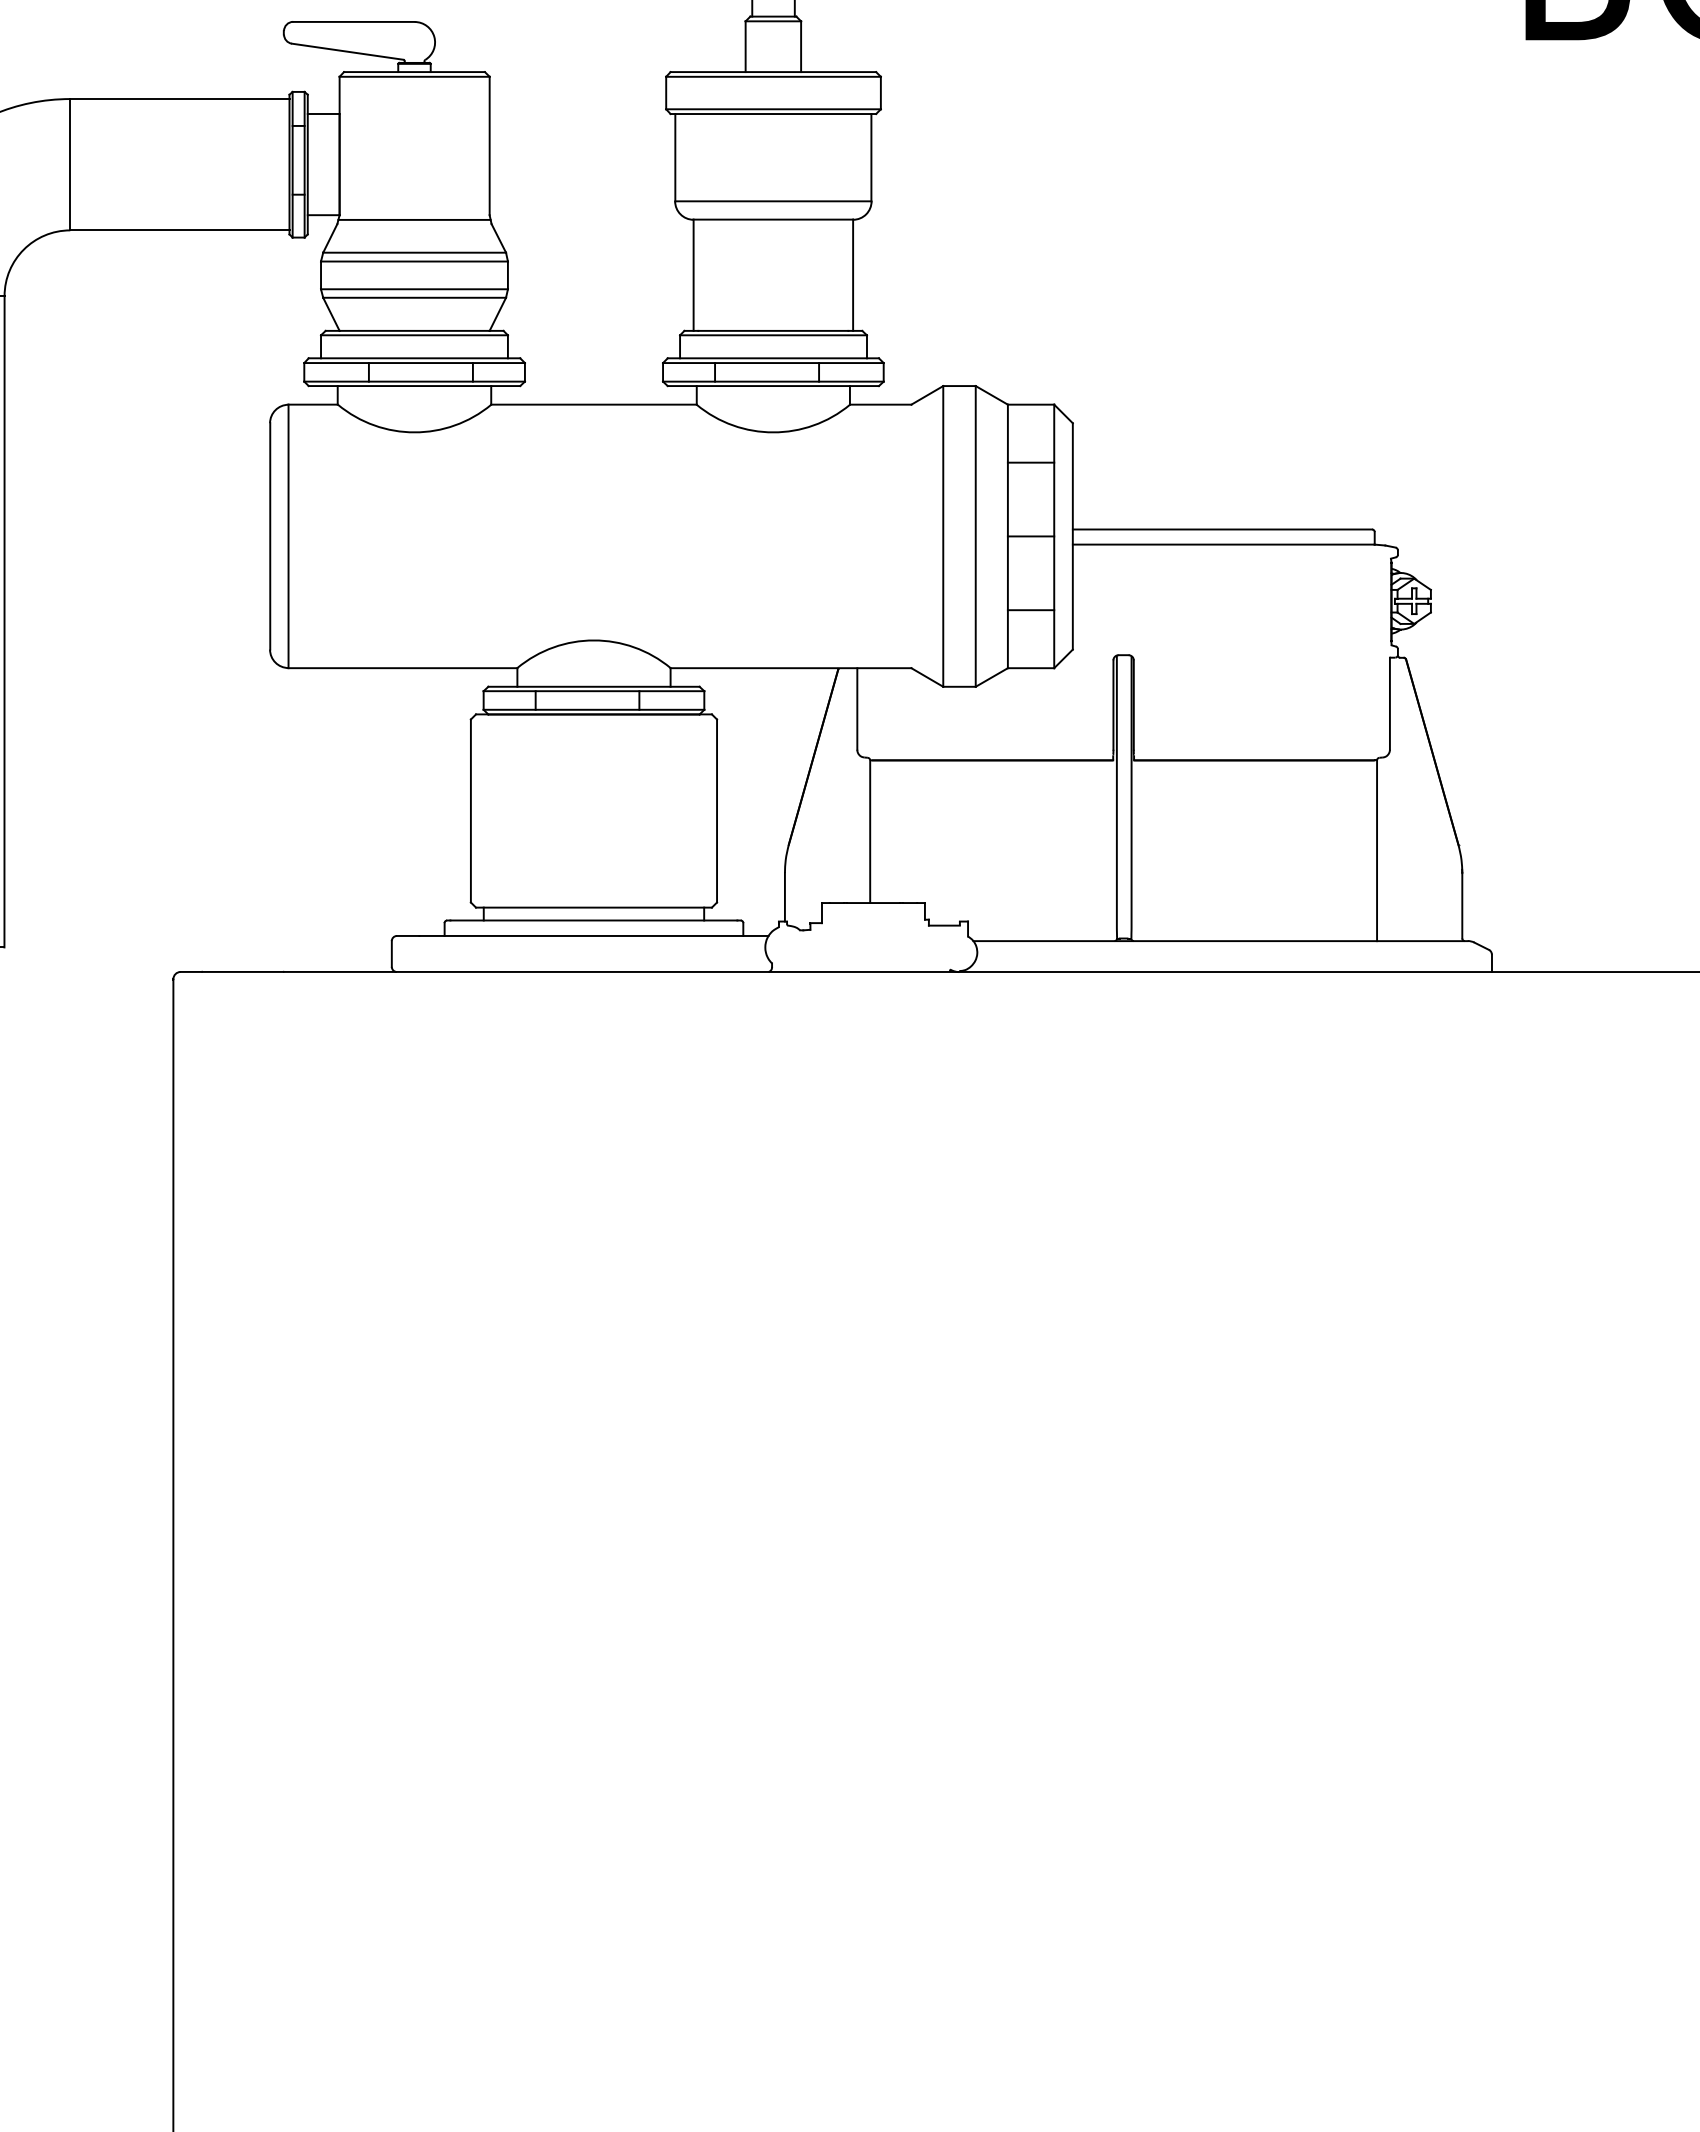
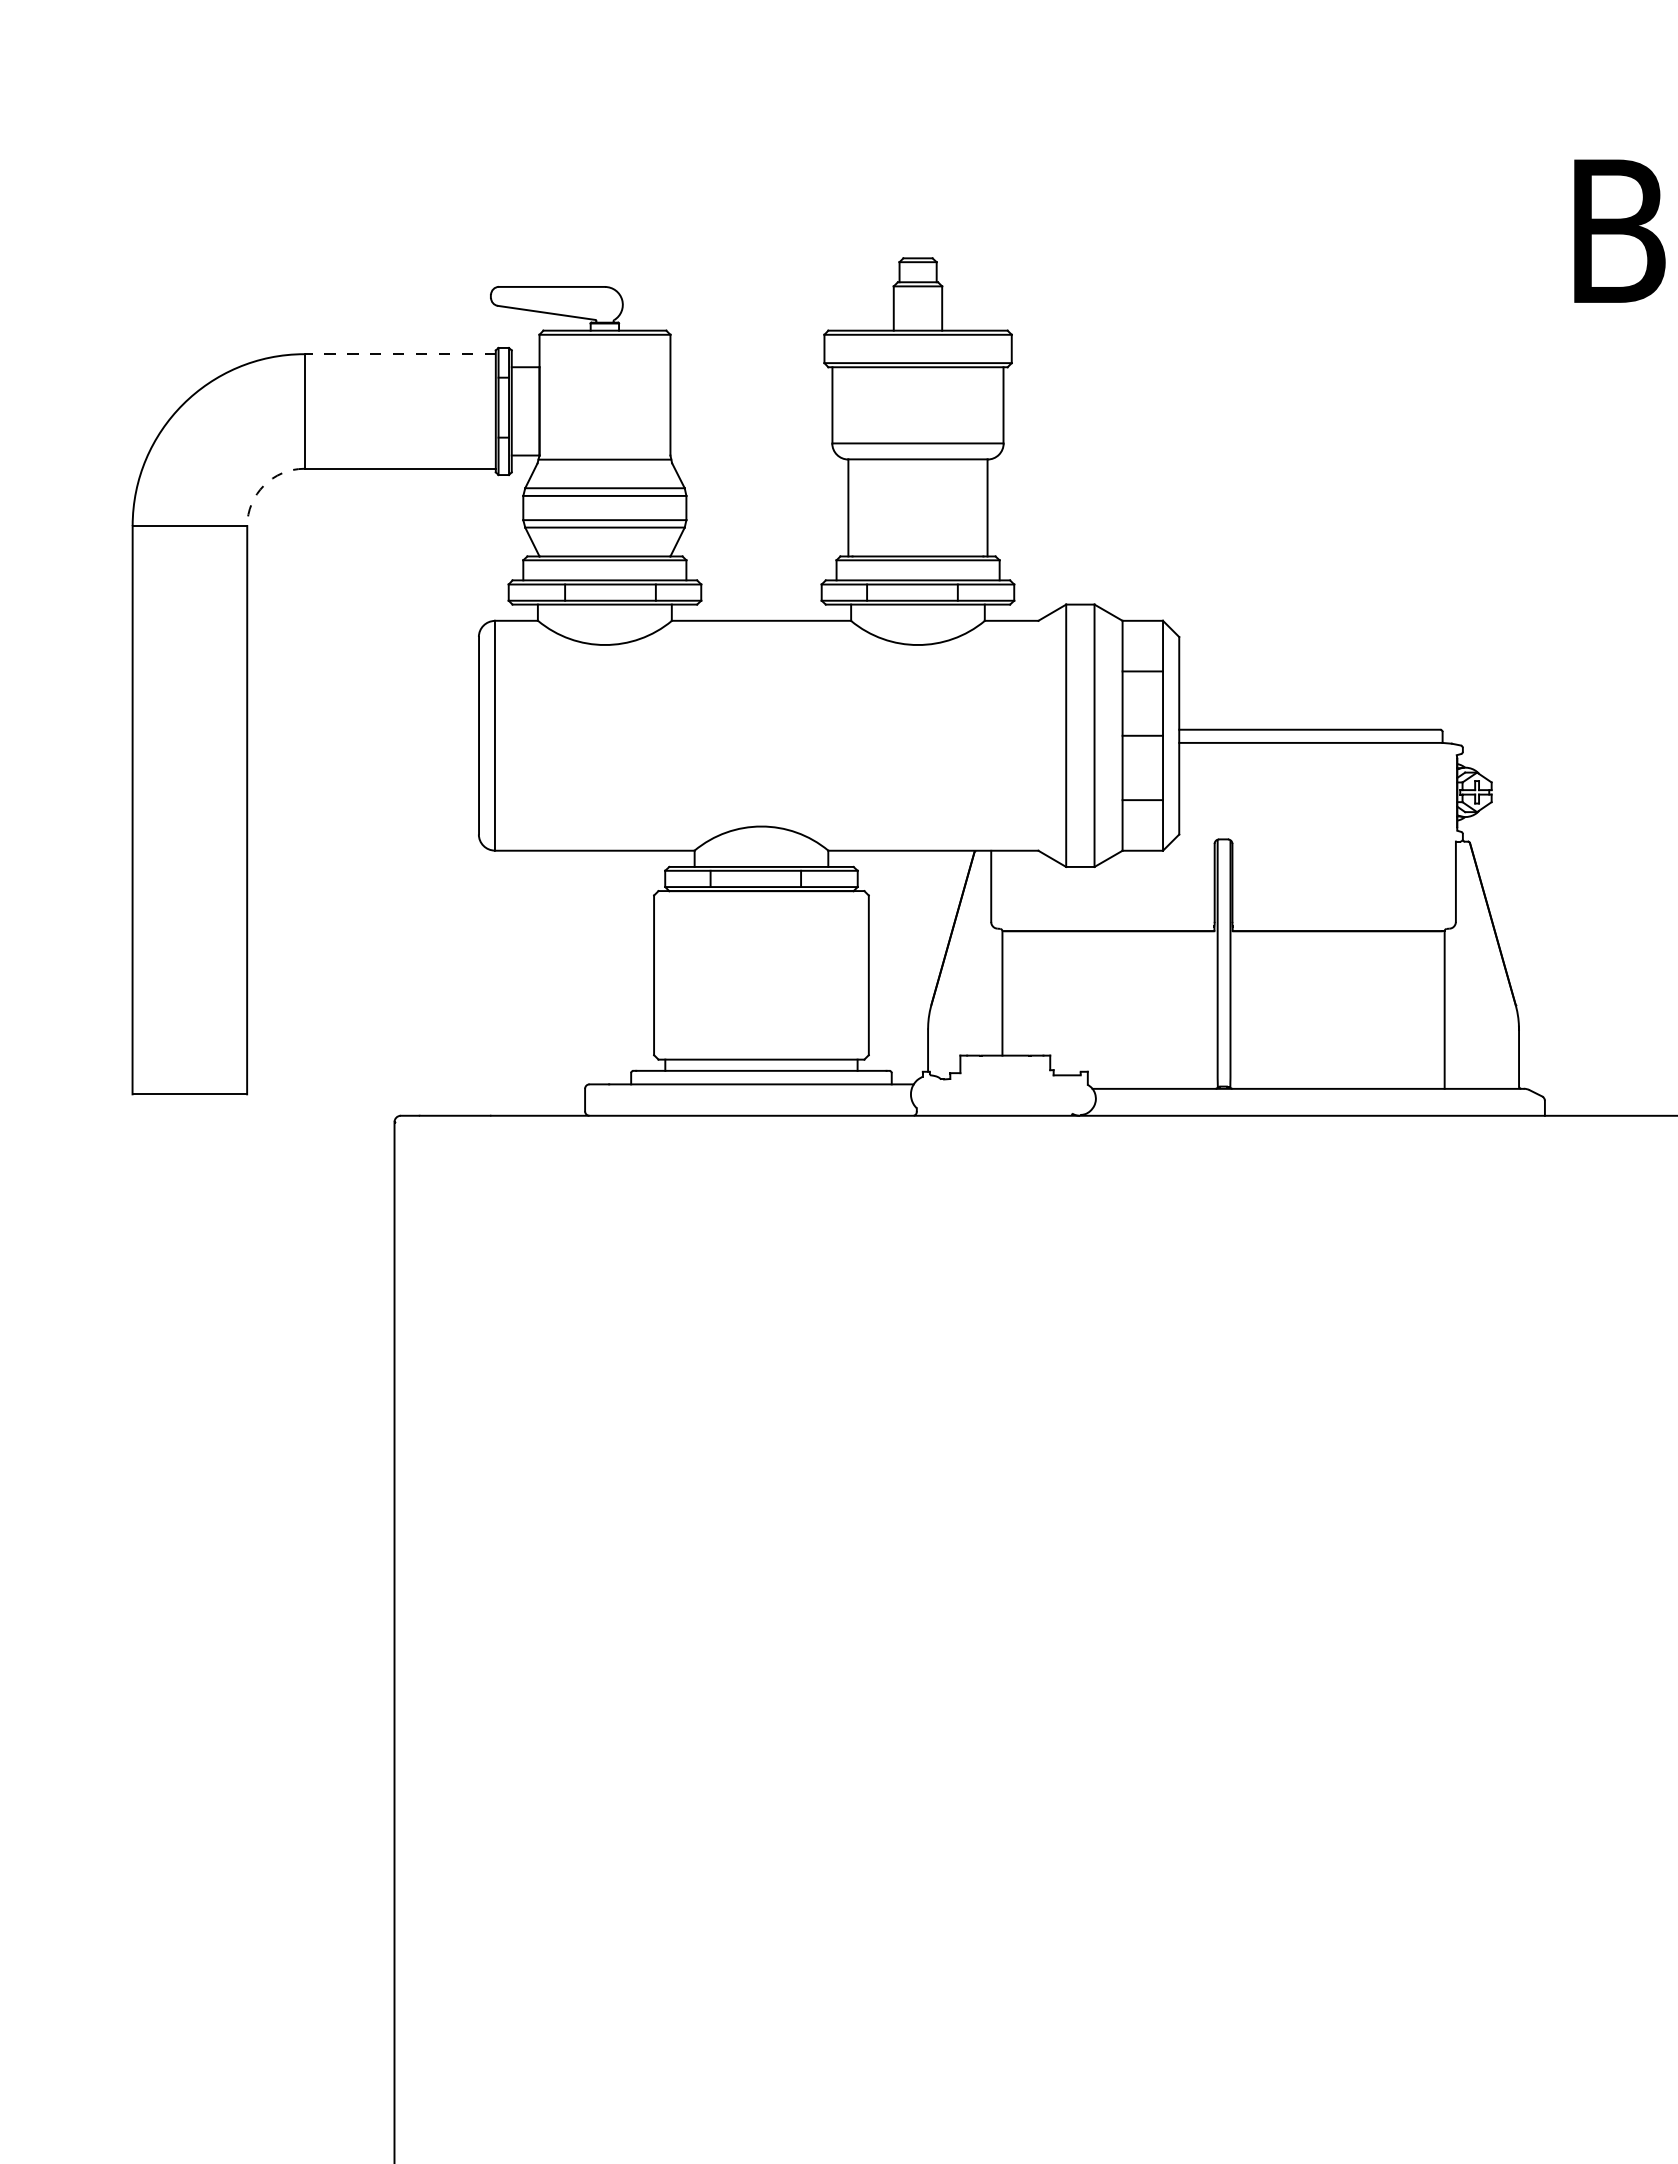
line: (180, 99) -> (400, 354), solid -> dashed
arc: (24, 249) -> (264, 485), solid -> dashed

